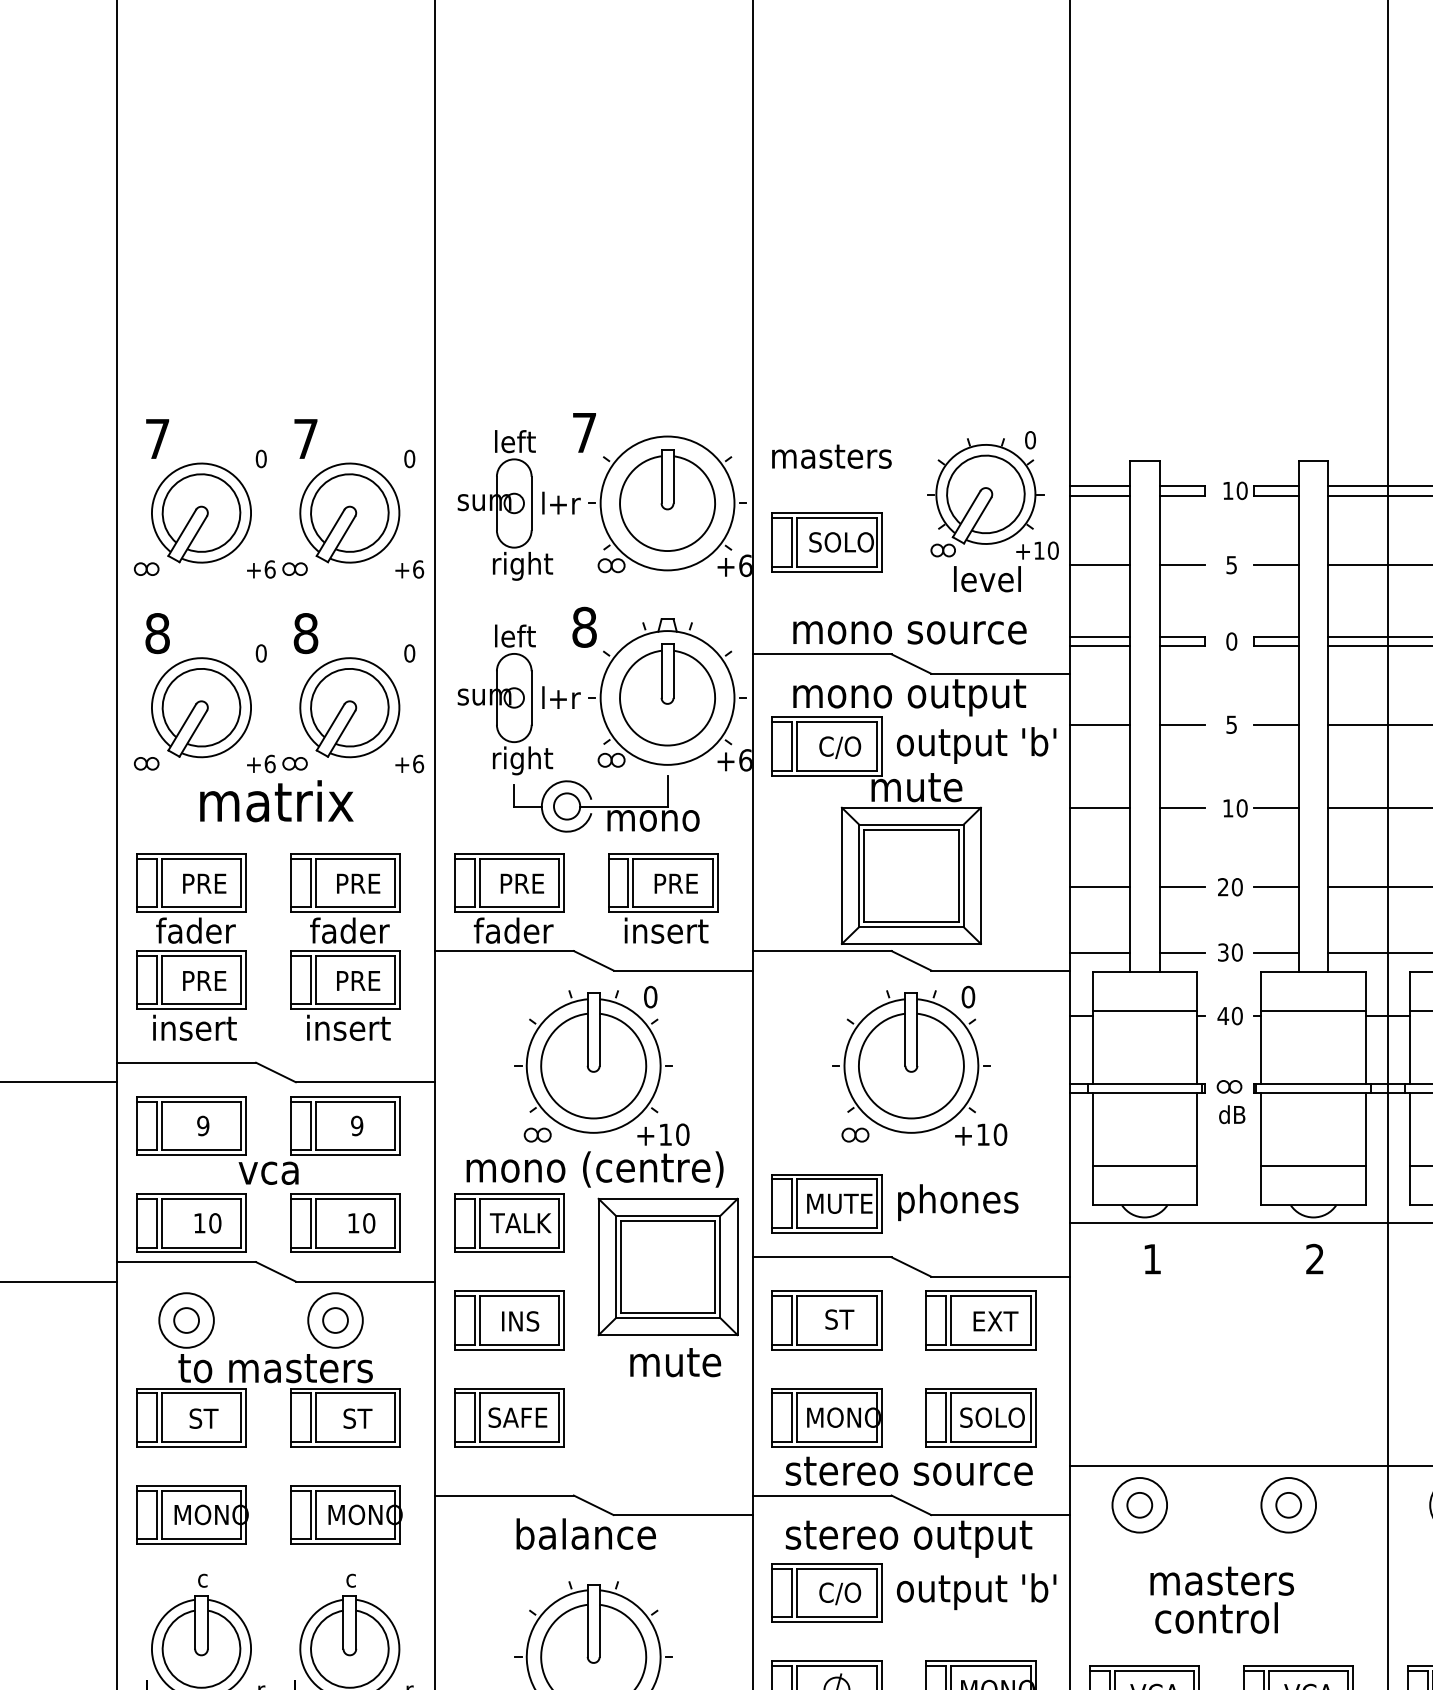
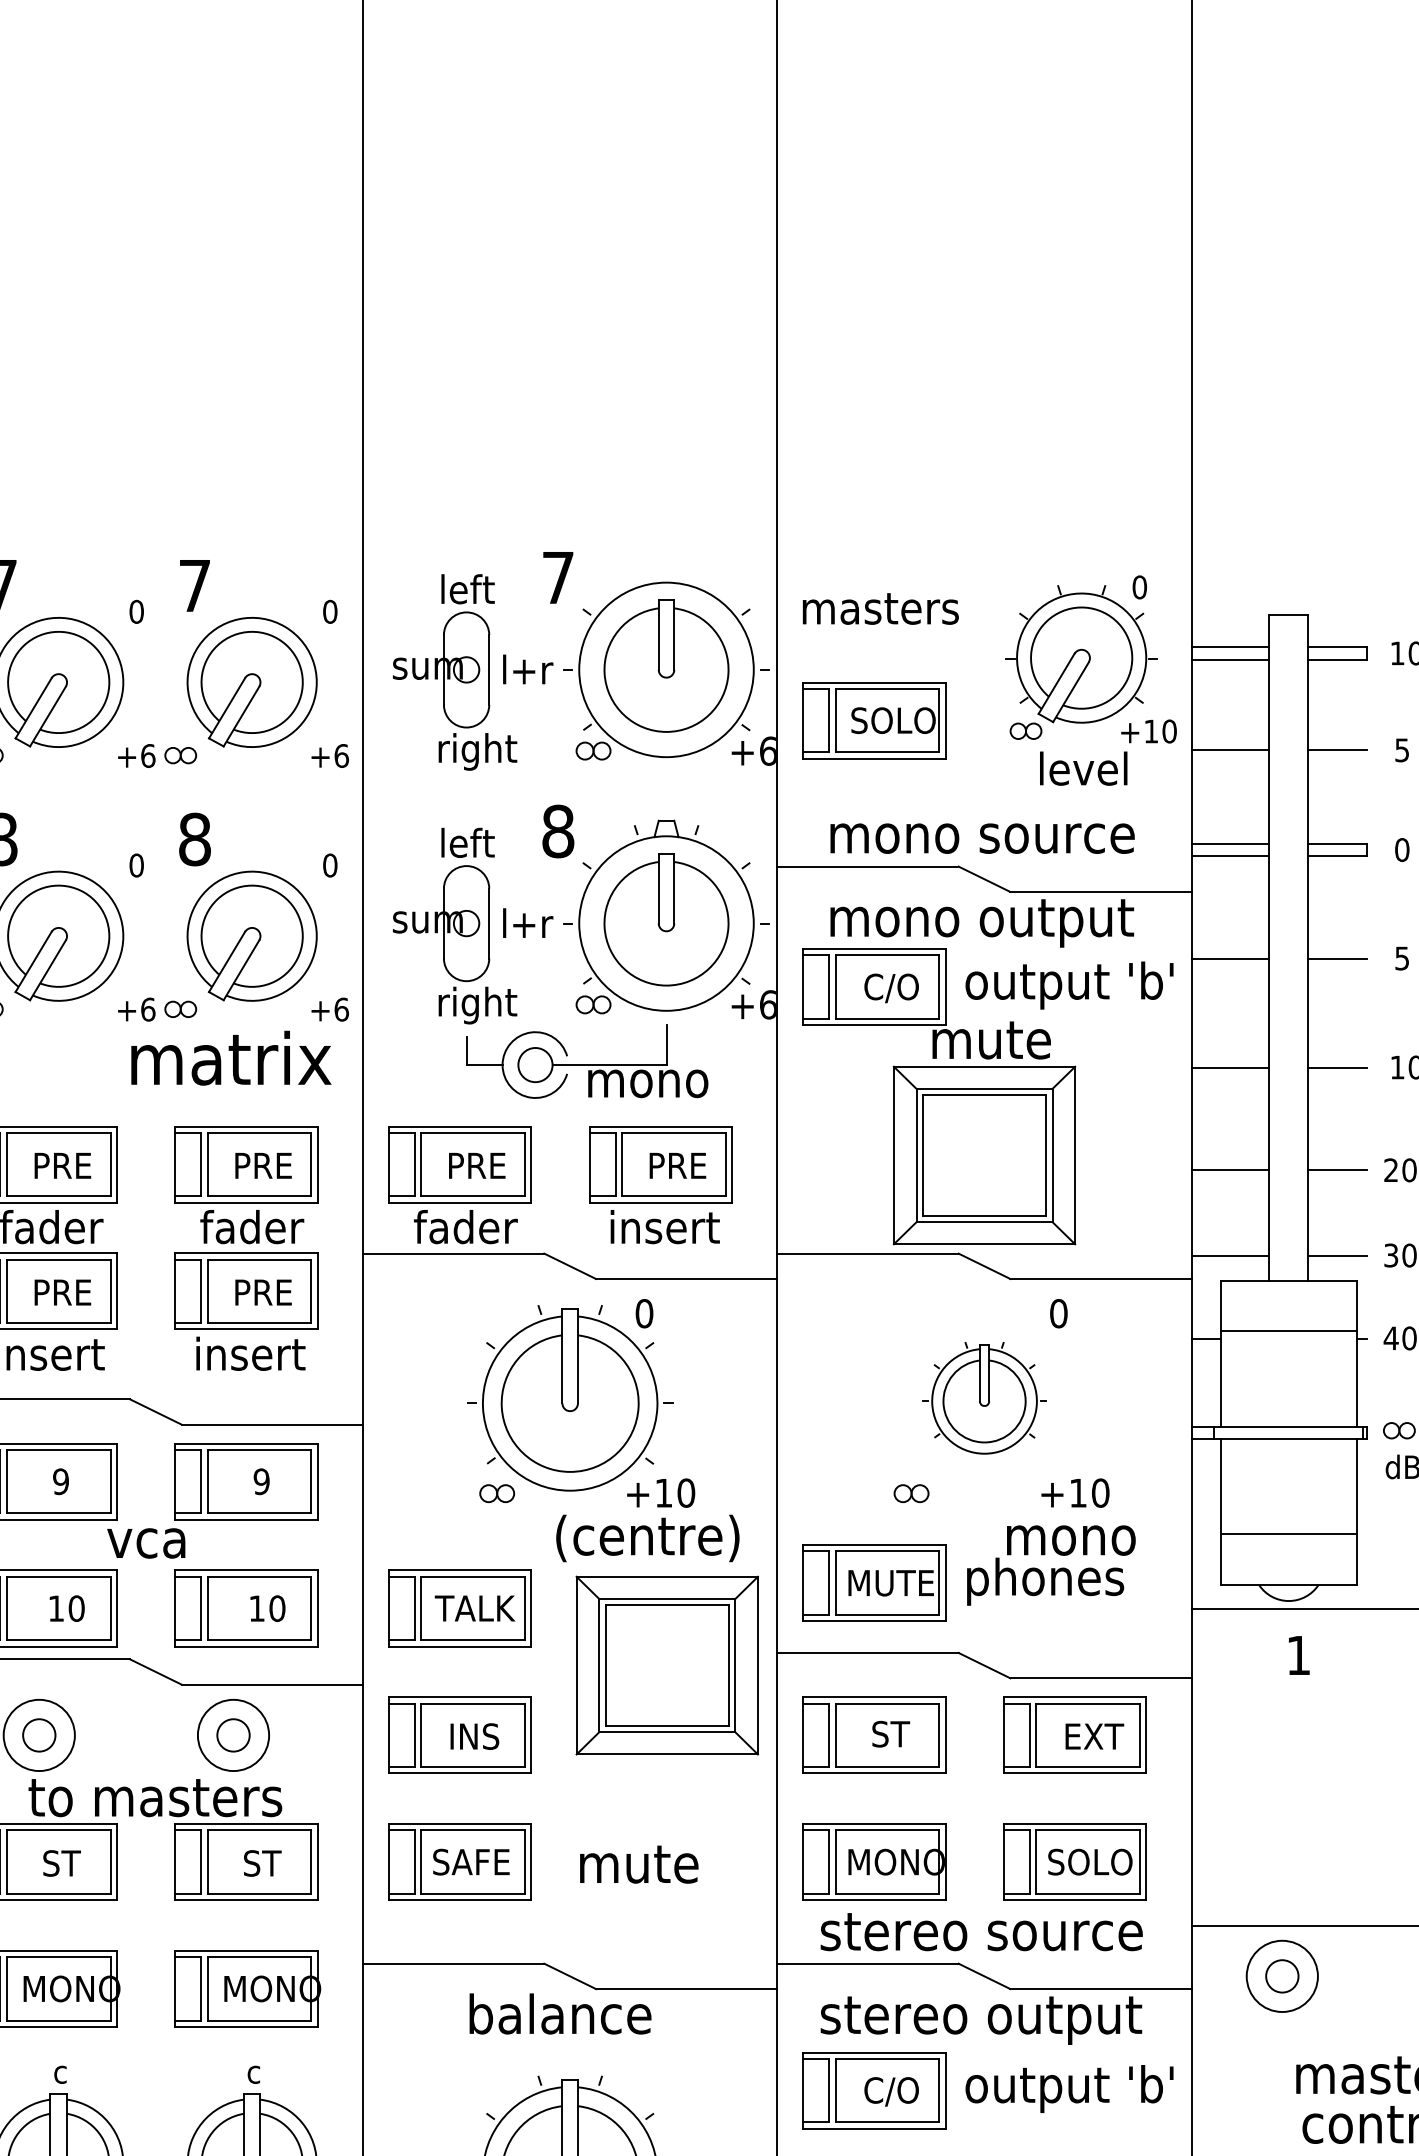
text: (276, 801) -> (230, 1058), moved
part: (911, 1061) -> (984, 1397), size x0.6
text: (515, 1170) -> (1070, 1539), moved
text: (675, 1362) -> (639, 1864), moved

